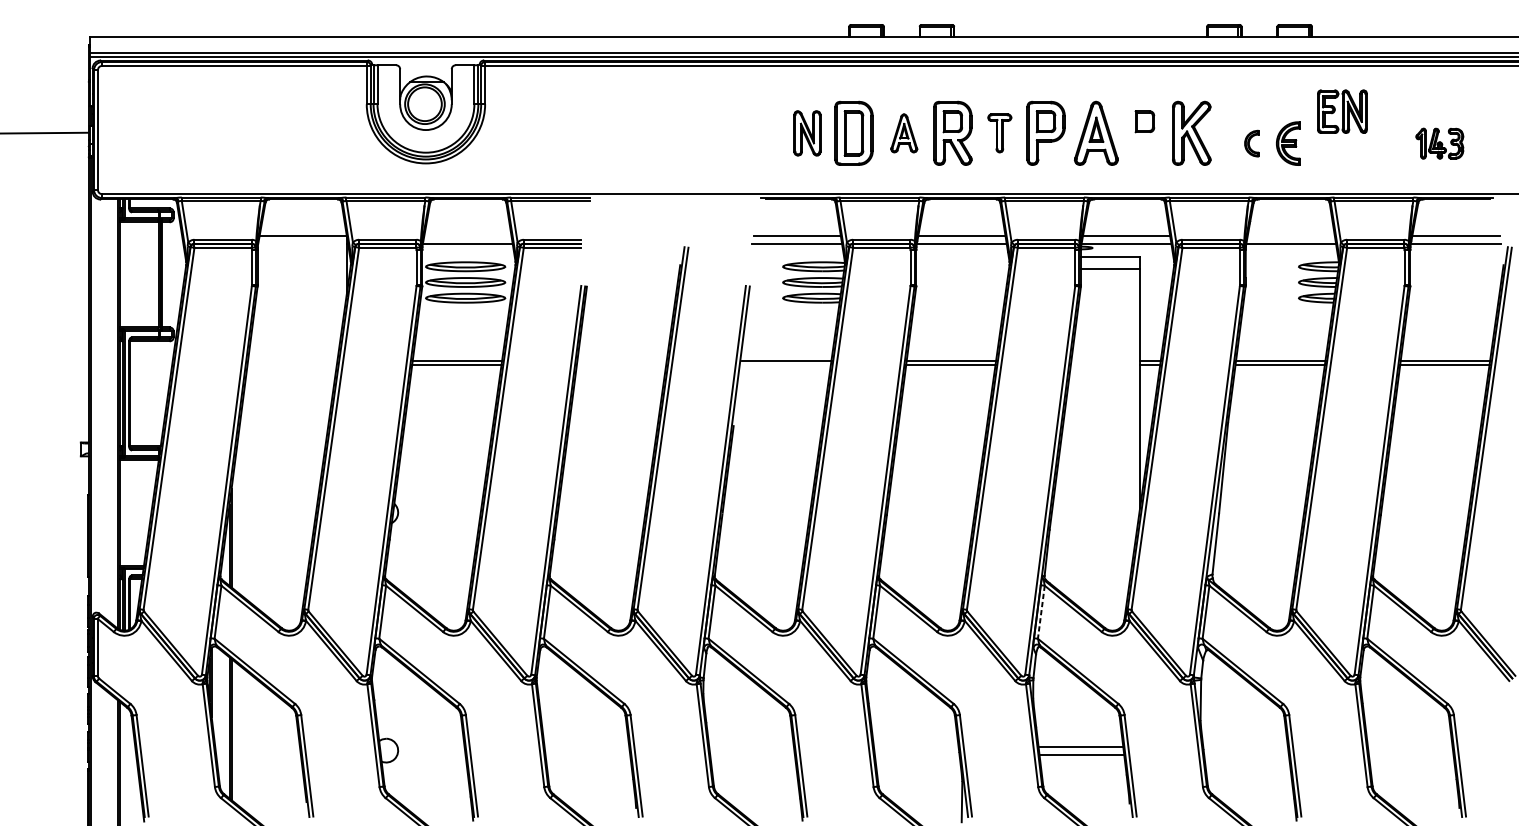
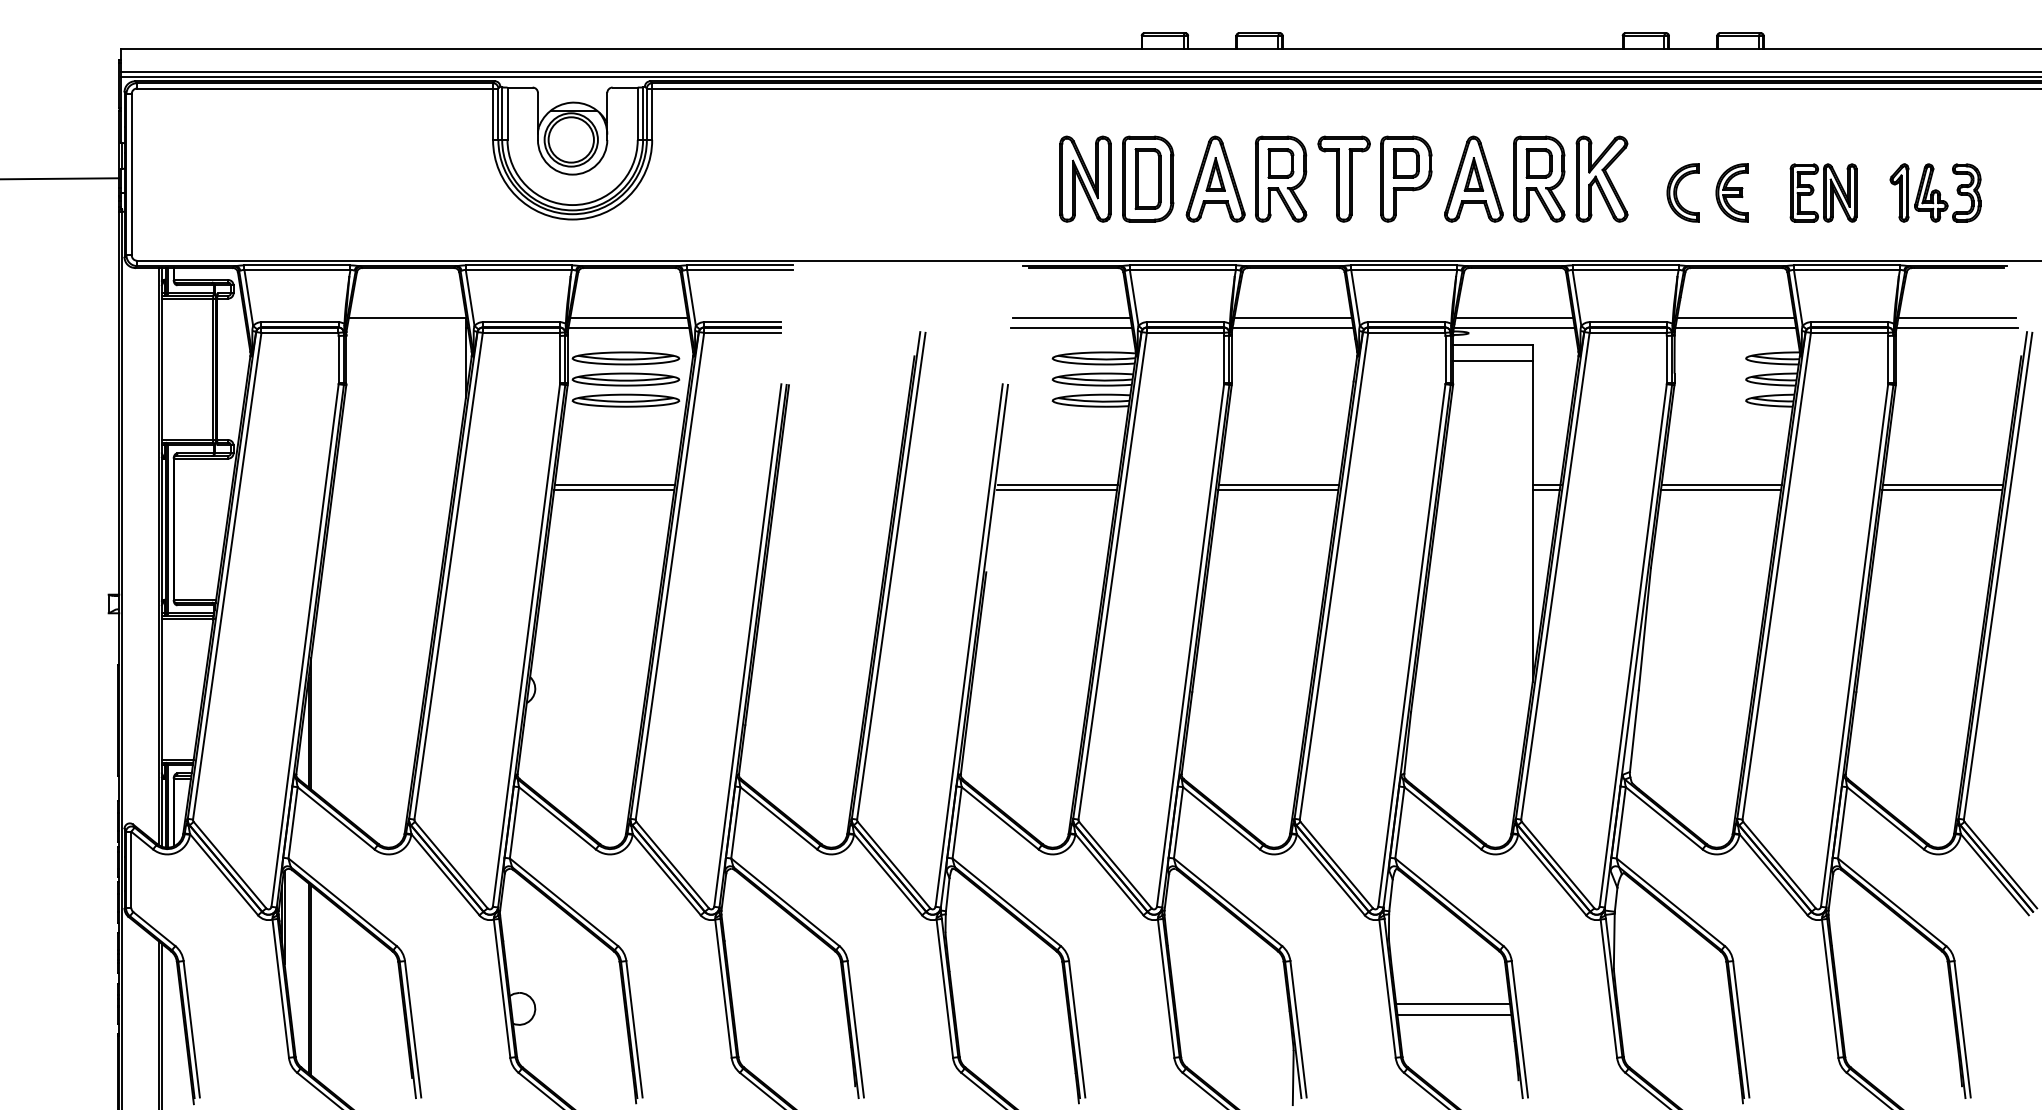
part: (1342, 111) -> (1823, 192), moved
part: (807, 132) -> (1085, 178), size x1.43
part: (904, 132) -> (1215, 178), size x1.67
part: (999, 132) -> (1343, 178), size x1.67
part: (1145, 132) -> (1539, 178), added
part: (1251, 143) -> (1682, 192), size x1.67
part: (1439, 143) -> (1935, 192), size x1.43
line: (467, 236) -> (628, 317), added
line: (1291, 236) -> (1735, 317), added
line: (785, 364) -> (1056, 489), added
line: (1041, 611) -> (1399, 822), dashed -> solid

